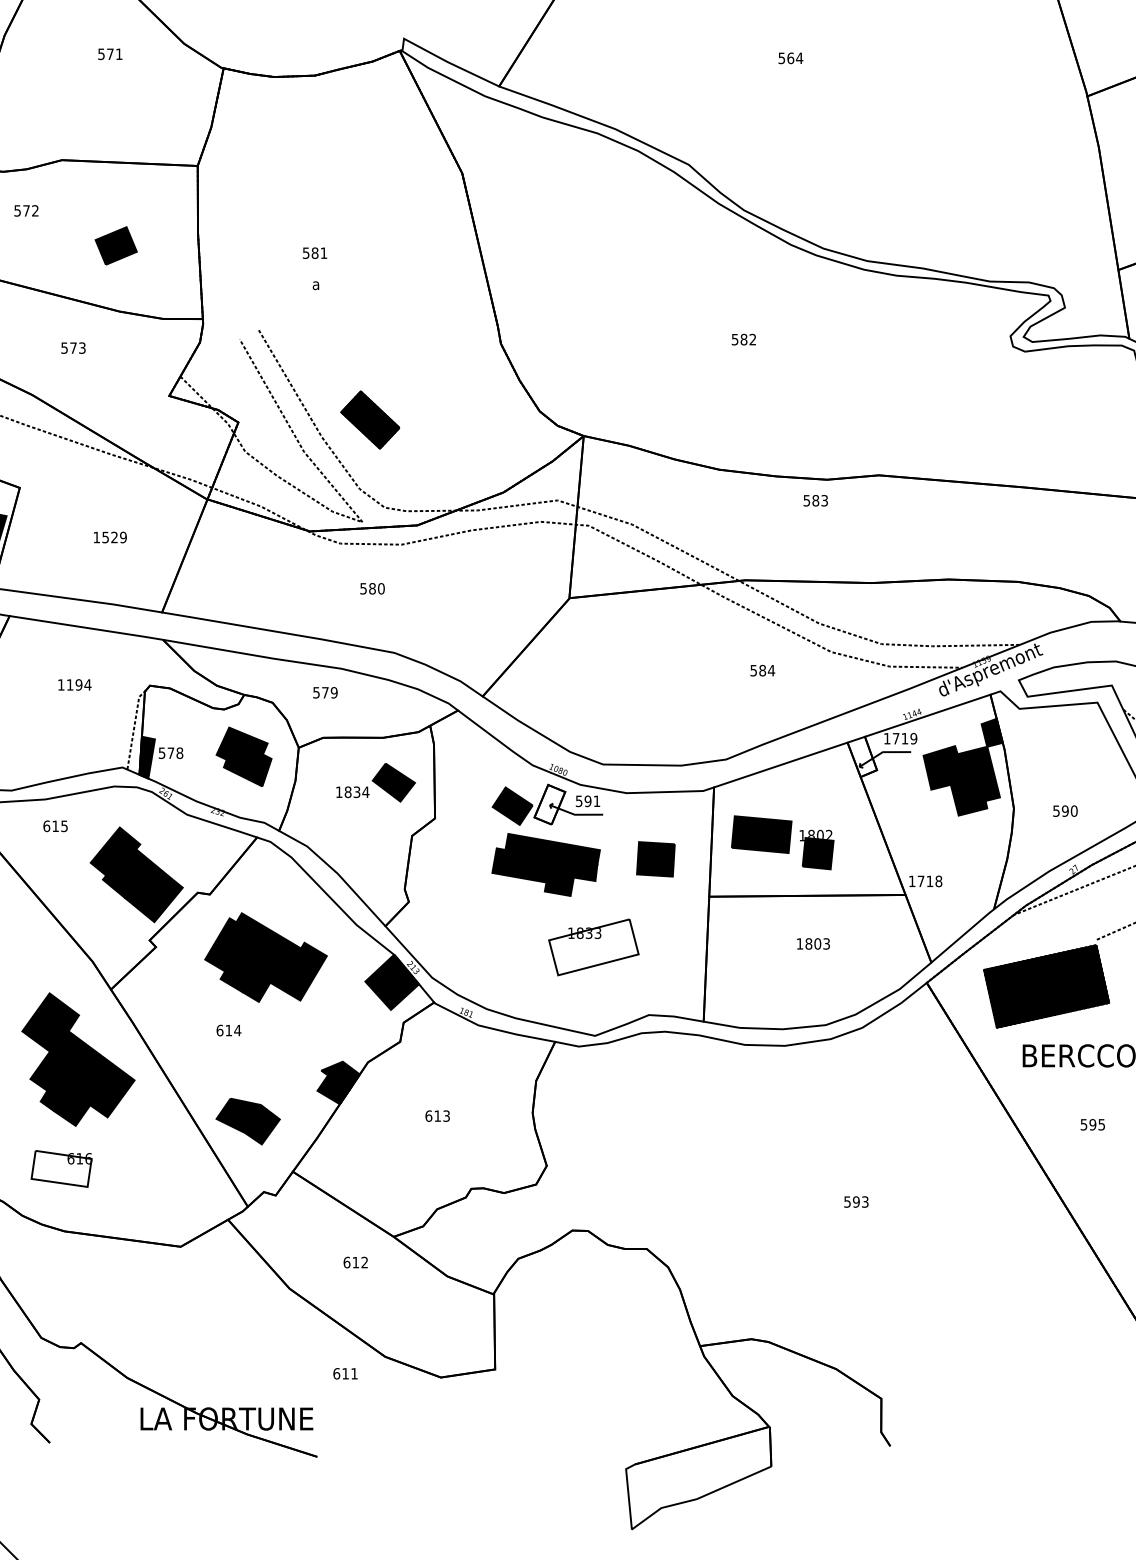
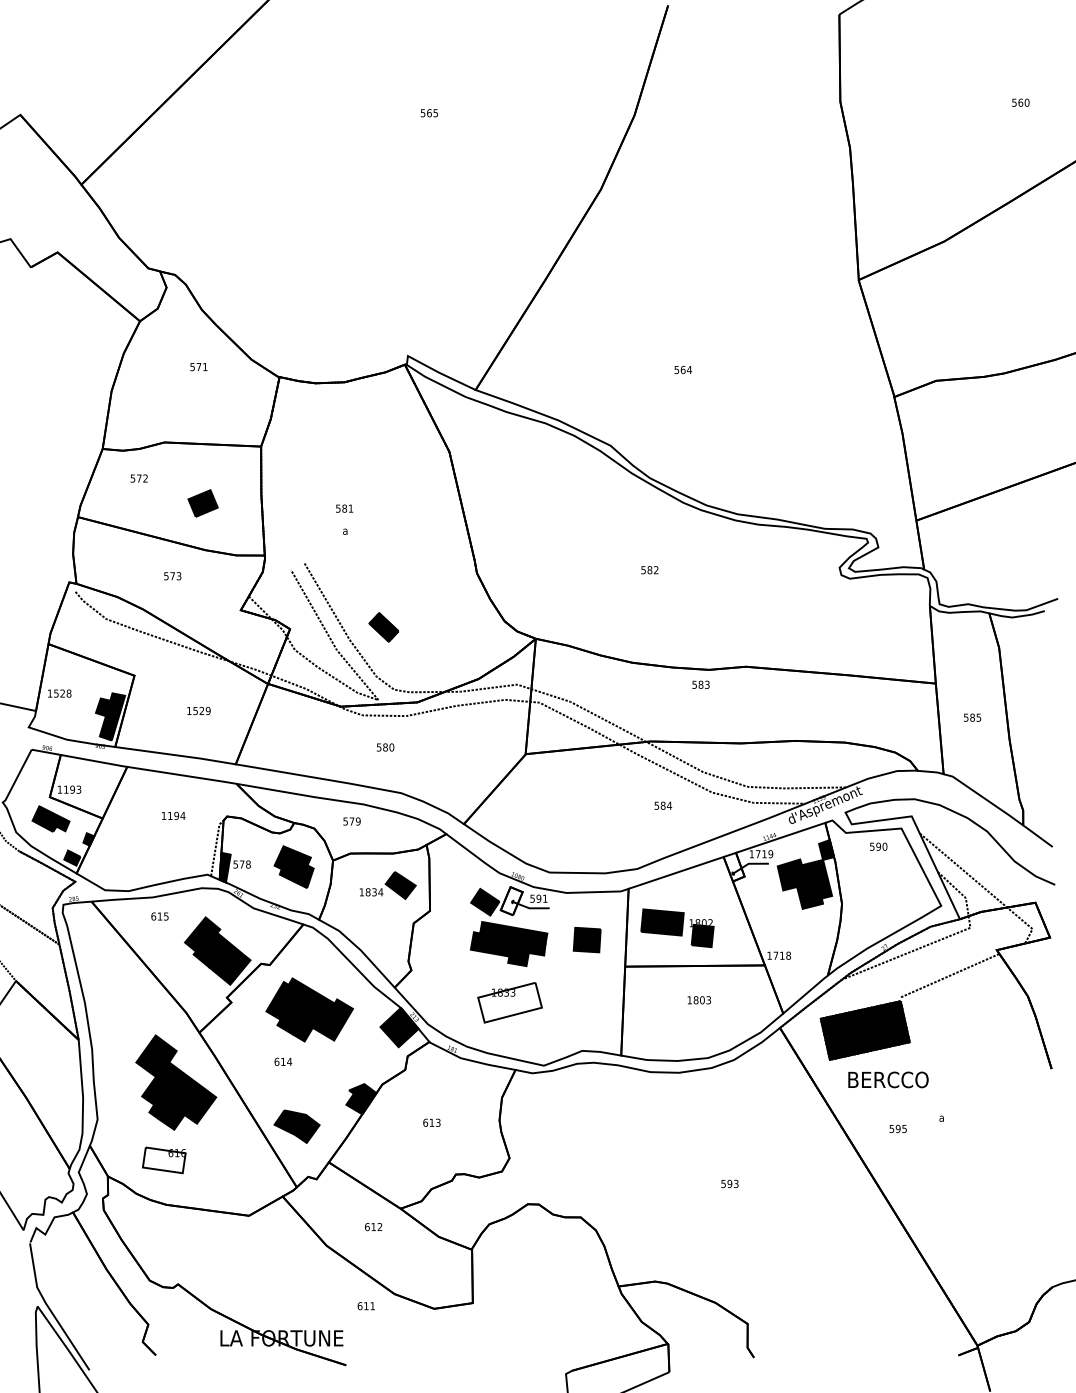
part: (369, 420) -> (383, 627), size x0.7
text: (1065, 810) -> (878, 846), moved
part: (593, 947) -> (509, 1002), moved

